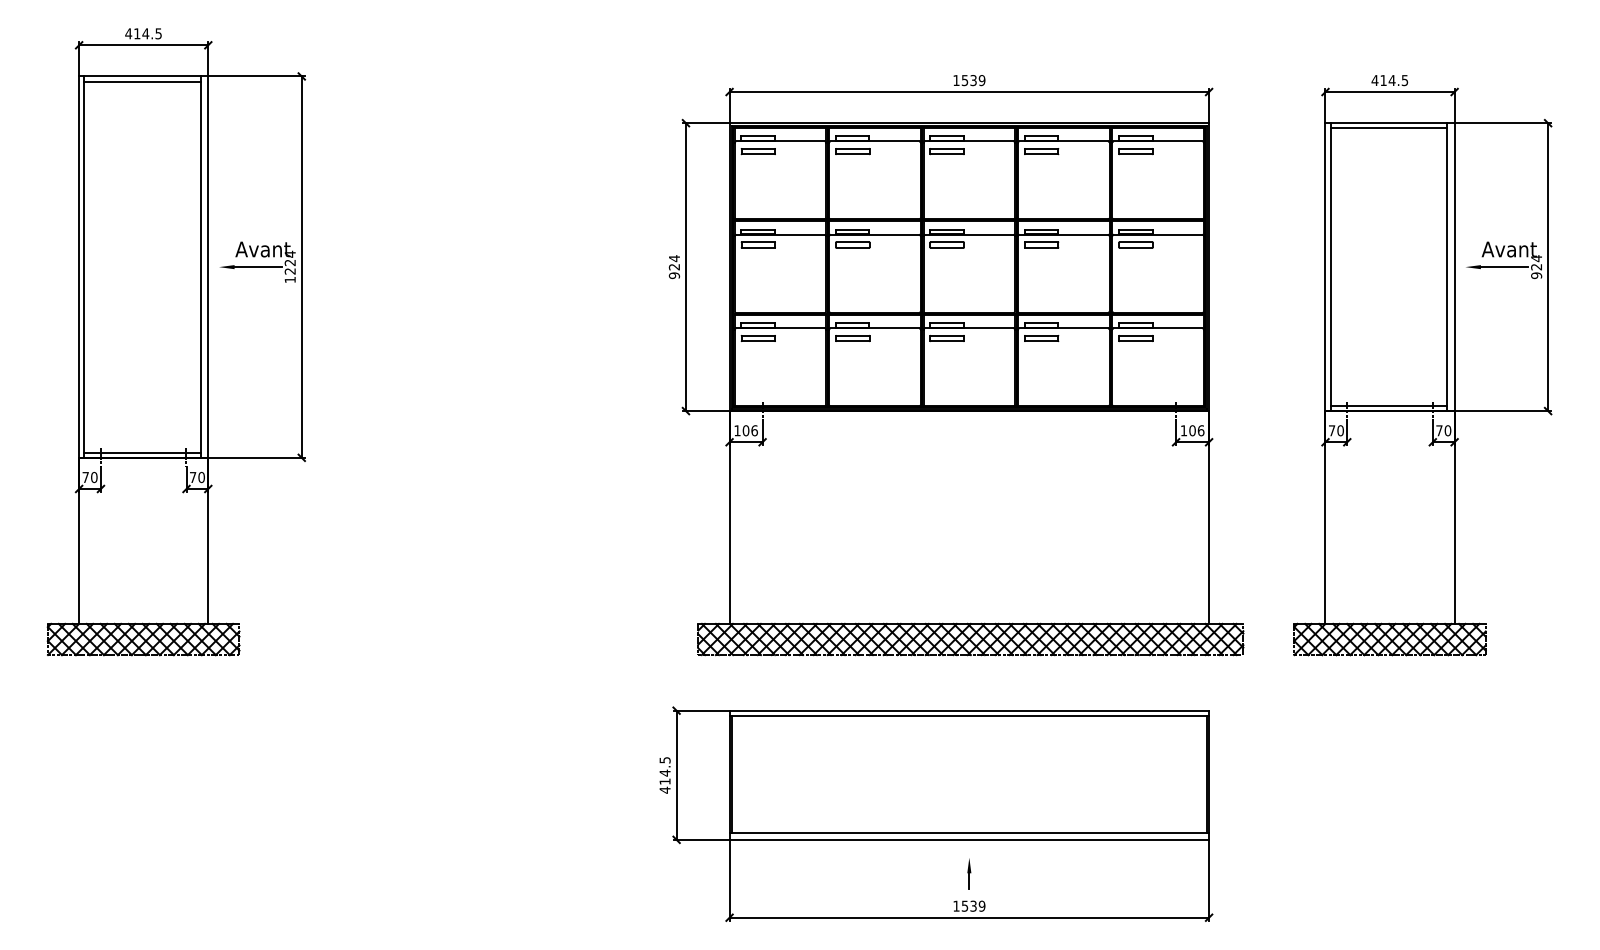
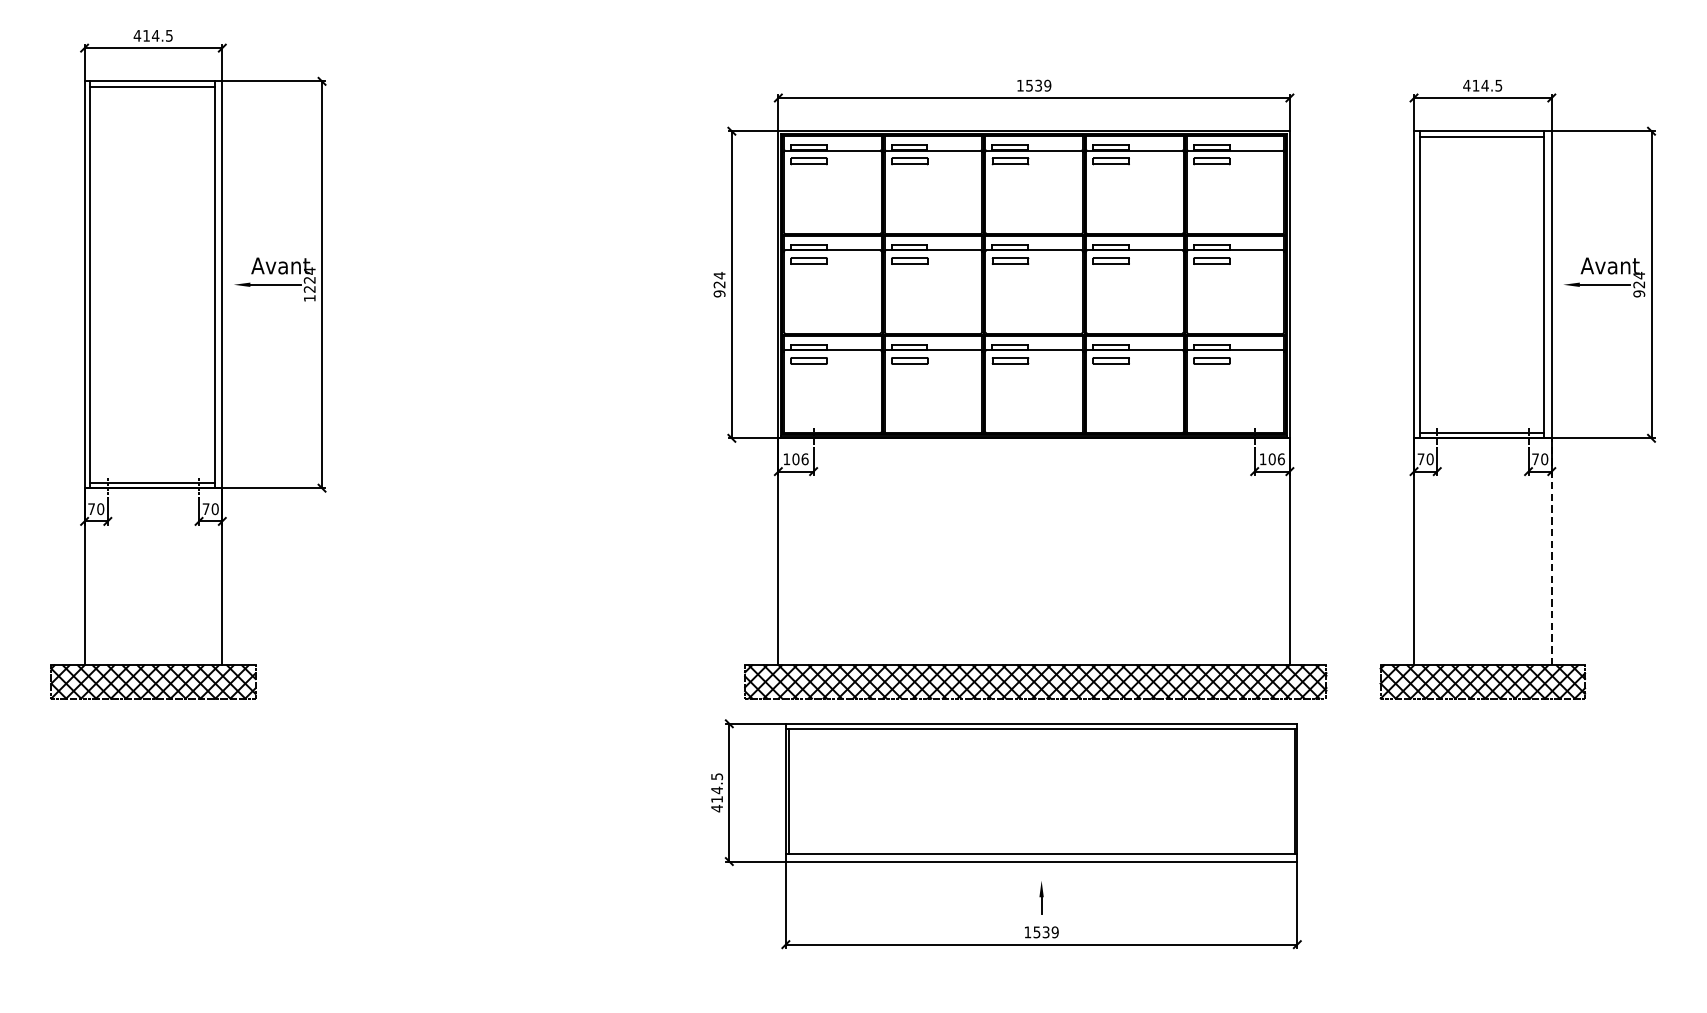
line: (1454, 517) -> (1551, 551), solid -> dashed
part: (936, 813) -> (1006, 833), moved

